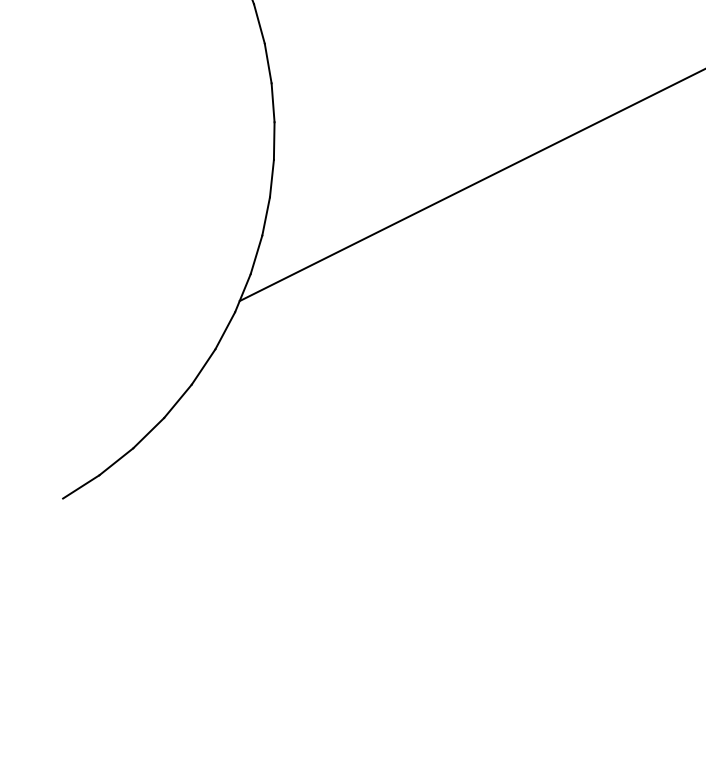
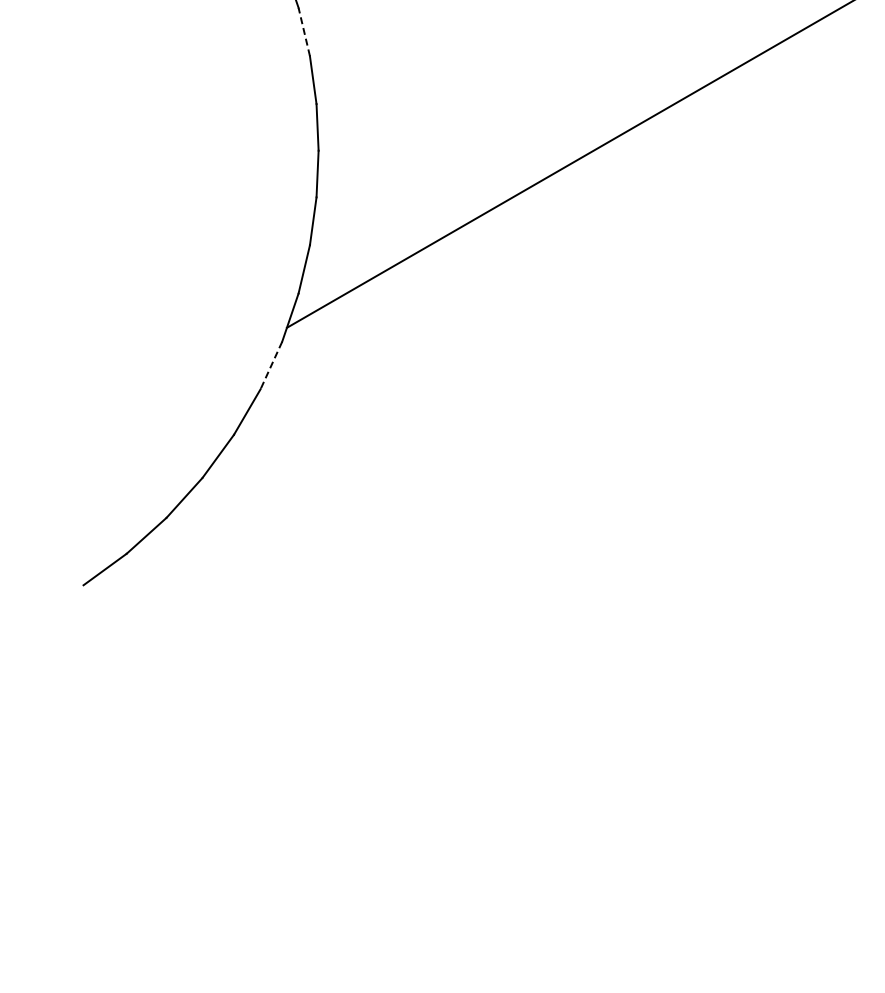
line: (268, 63) -> (304, 32), solid -> dashed
line: (225, 330) -> (271, 365), solid -> dashed

